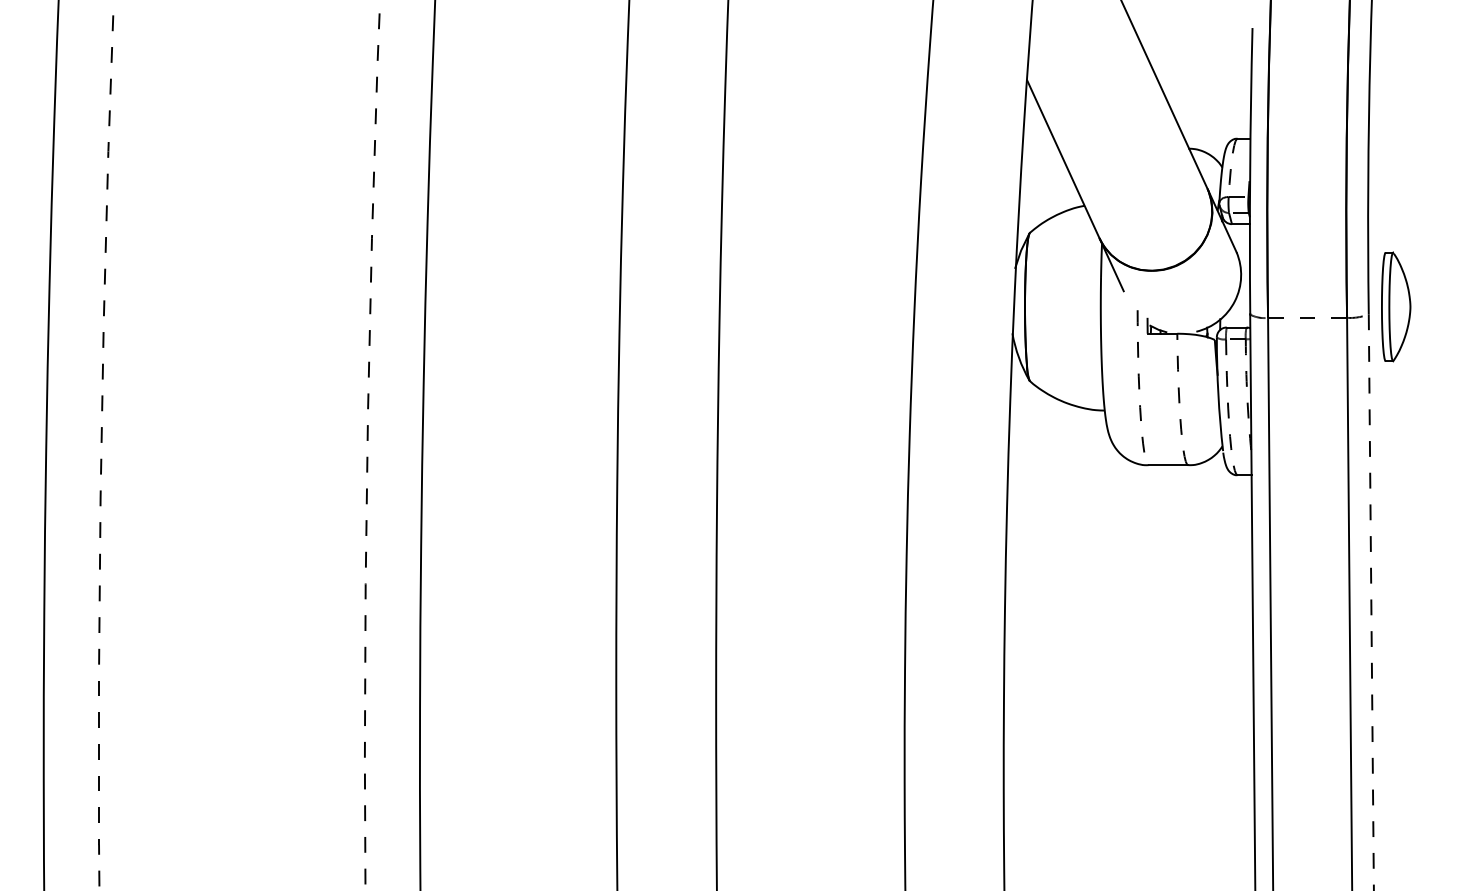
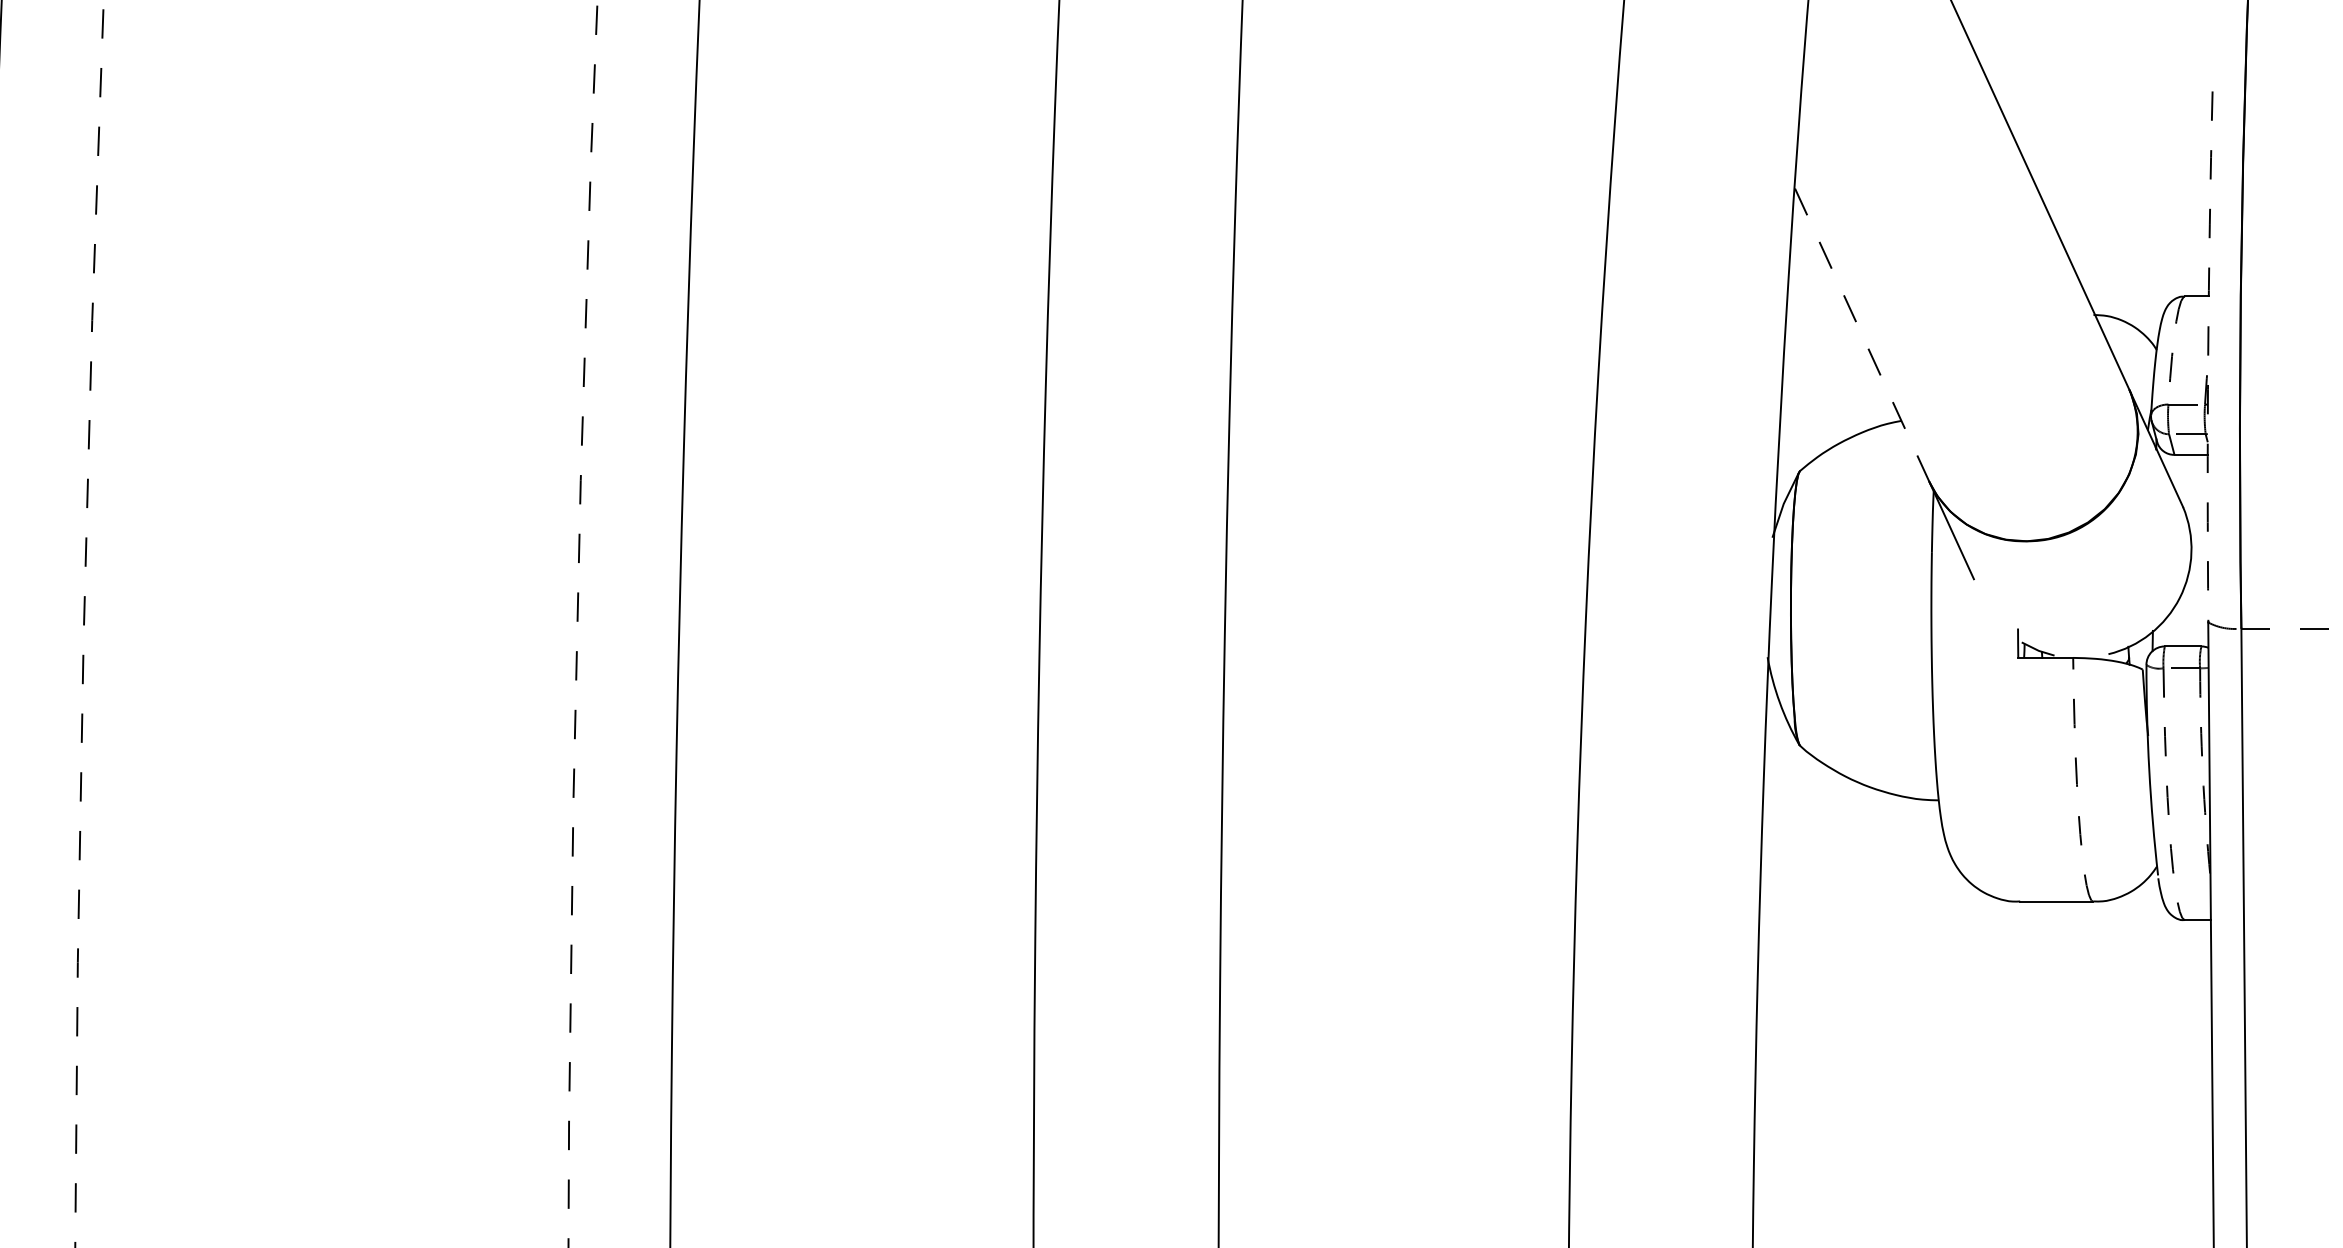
line: (1063, 160) -> (1862, 336), solid -> dashed
arc: (1250, 171) -> (2208, 357), solid -> dashed
curve: (1139, 381) -> (2003, 746), removed

